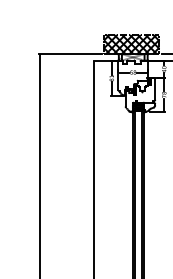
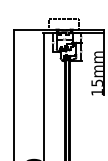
hatch: (131, 44) -> (63, 24), removed

